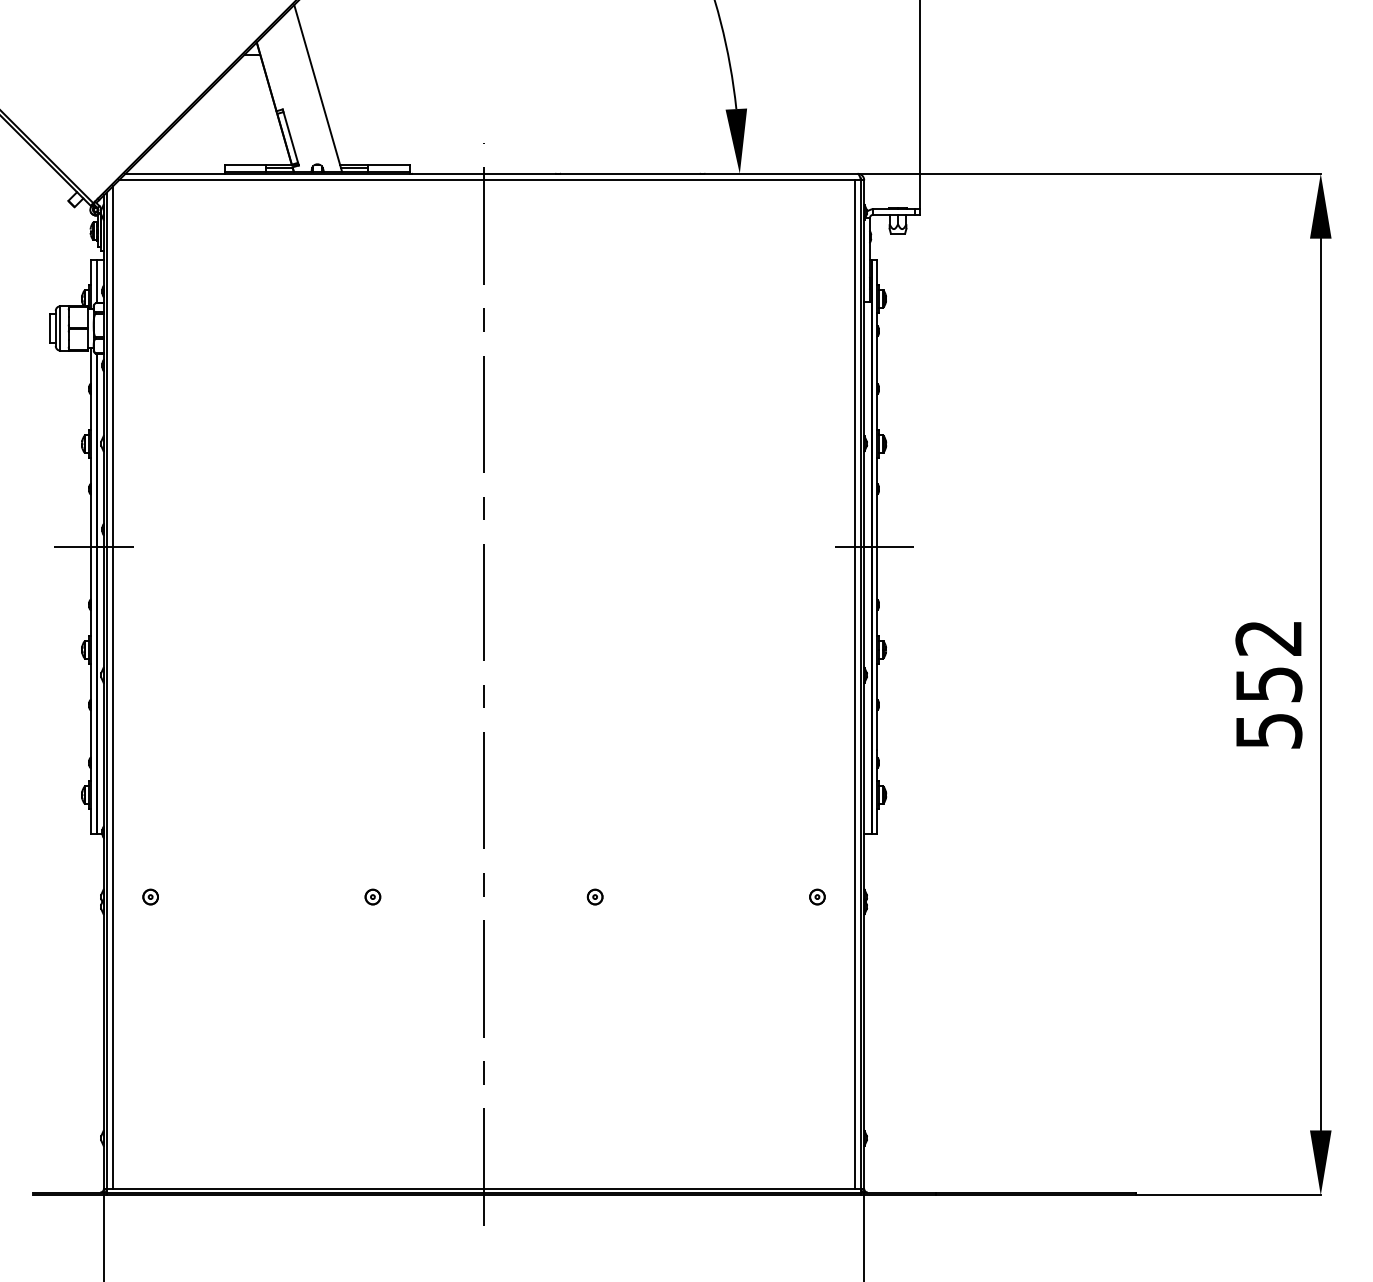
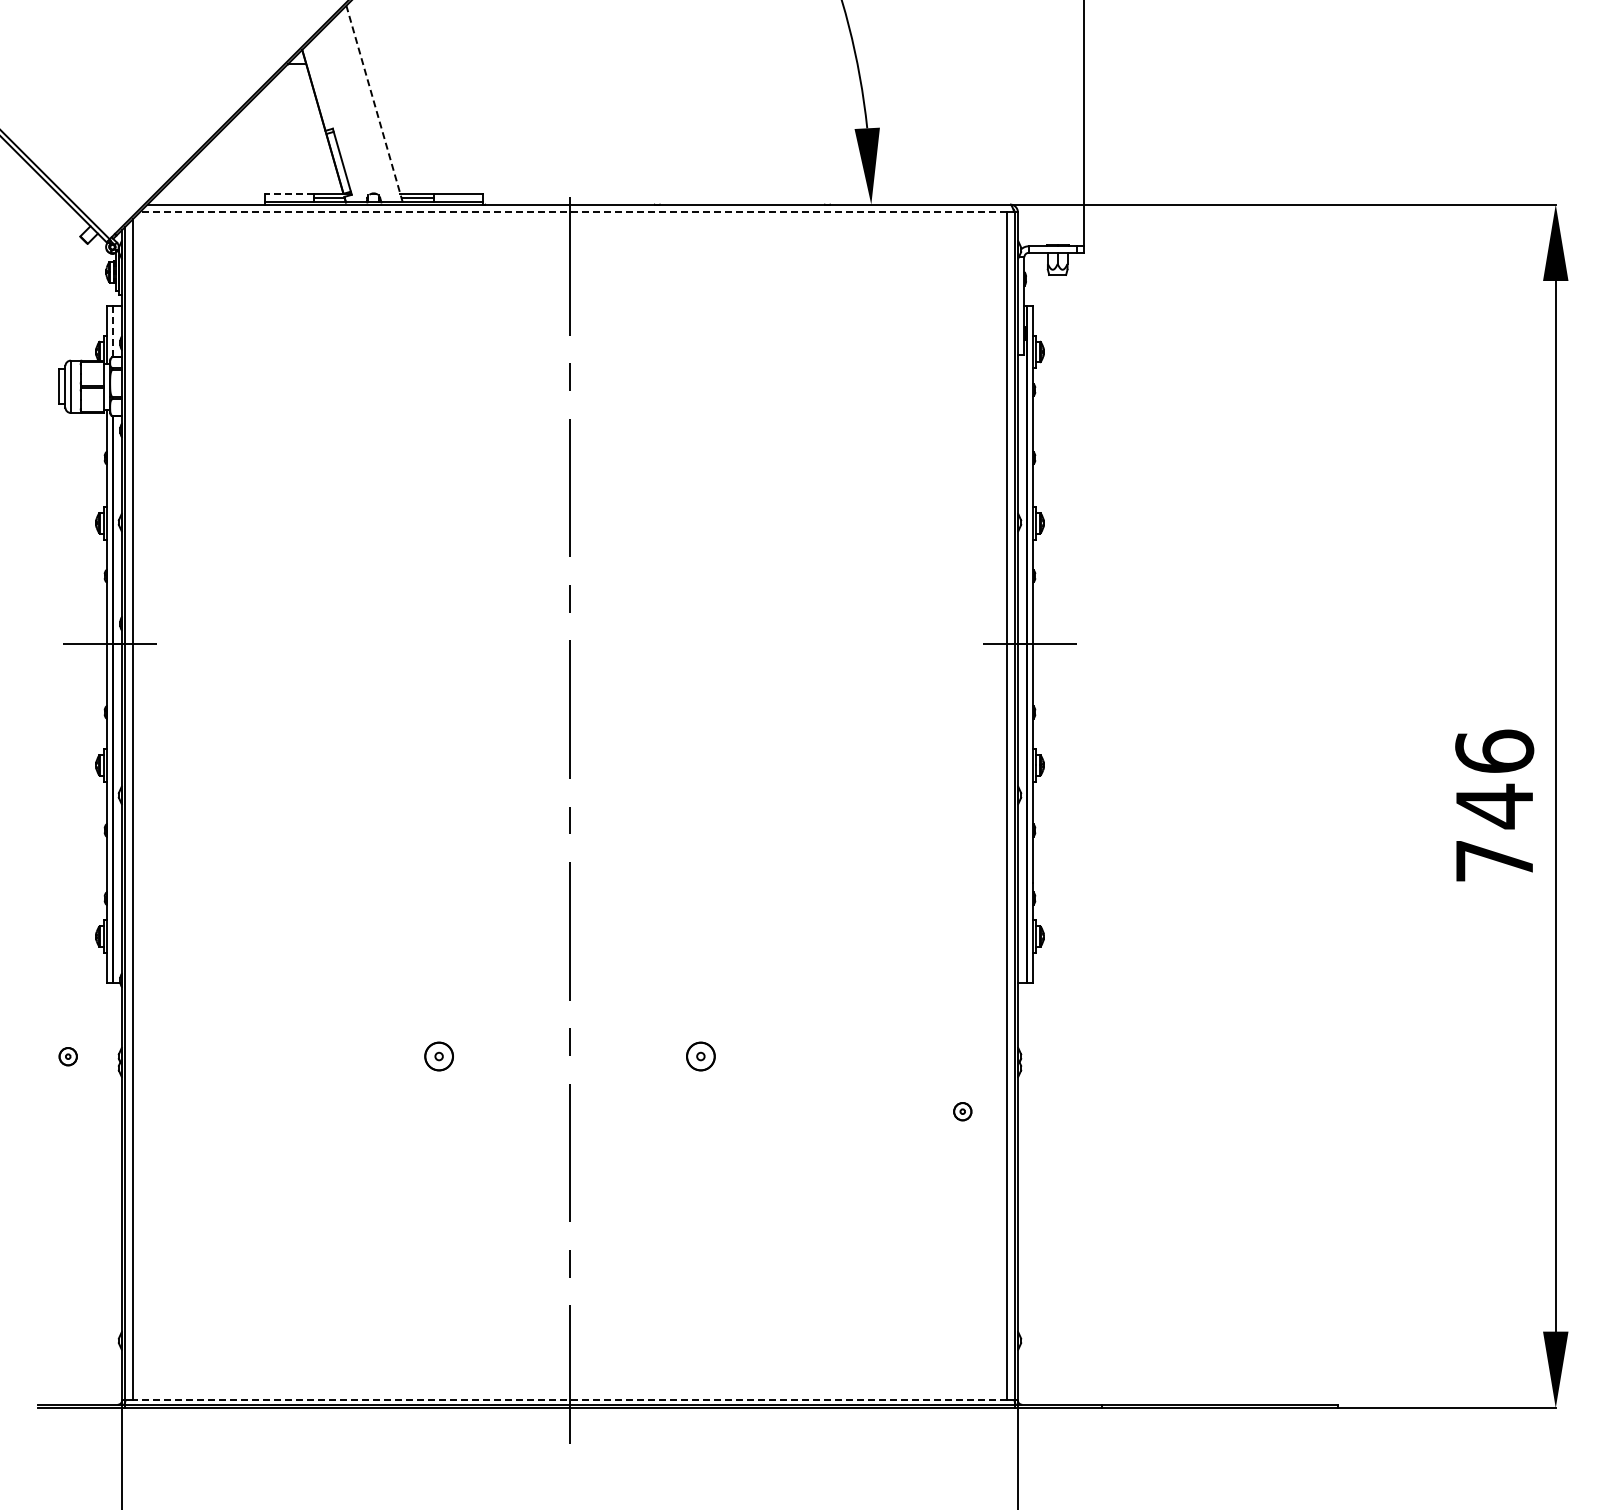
line: (318, 88) -> (374, 103), solid -> dashed
line: (245, 164) -> (289, 193), solid -> dashed
line: (487, 180) -> (573, 212), solid -> dashed
line: (96, 281) -> (113, 331), solid -> dashed
text: (1268, 683) -> (1494, 805), 552 -> 746
part: (150, 896) -> (67, 1056), moved
part: (372, 896) -> (438, 1056), size x1.6
part: (594, 896) -> (700, 1056), size x1.6
part: (817, 896) -> (962, 1111), moved
line: (484, 1188) -> (570, 1400), solid -> dashed

